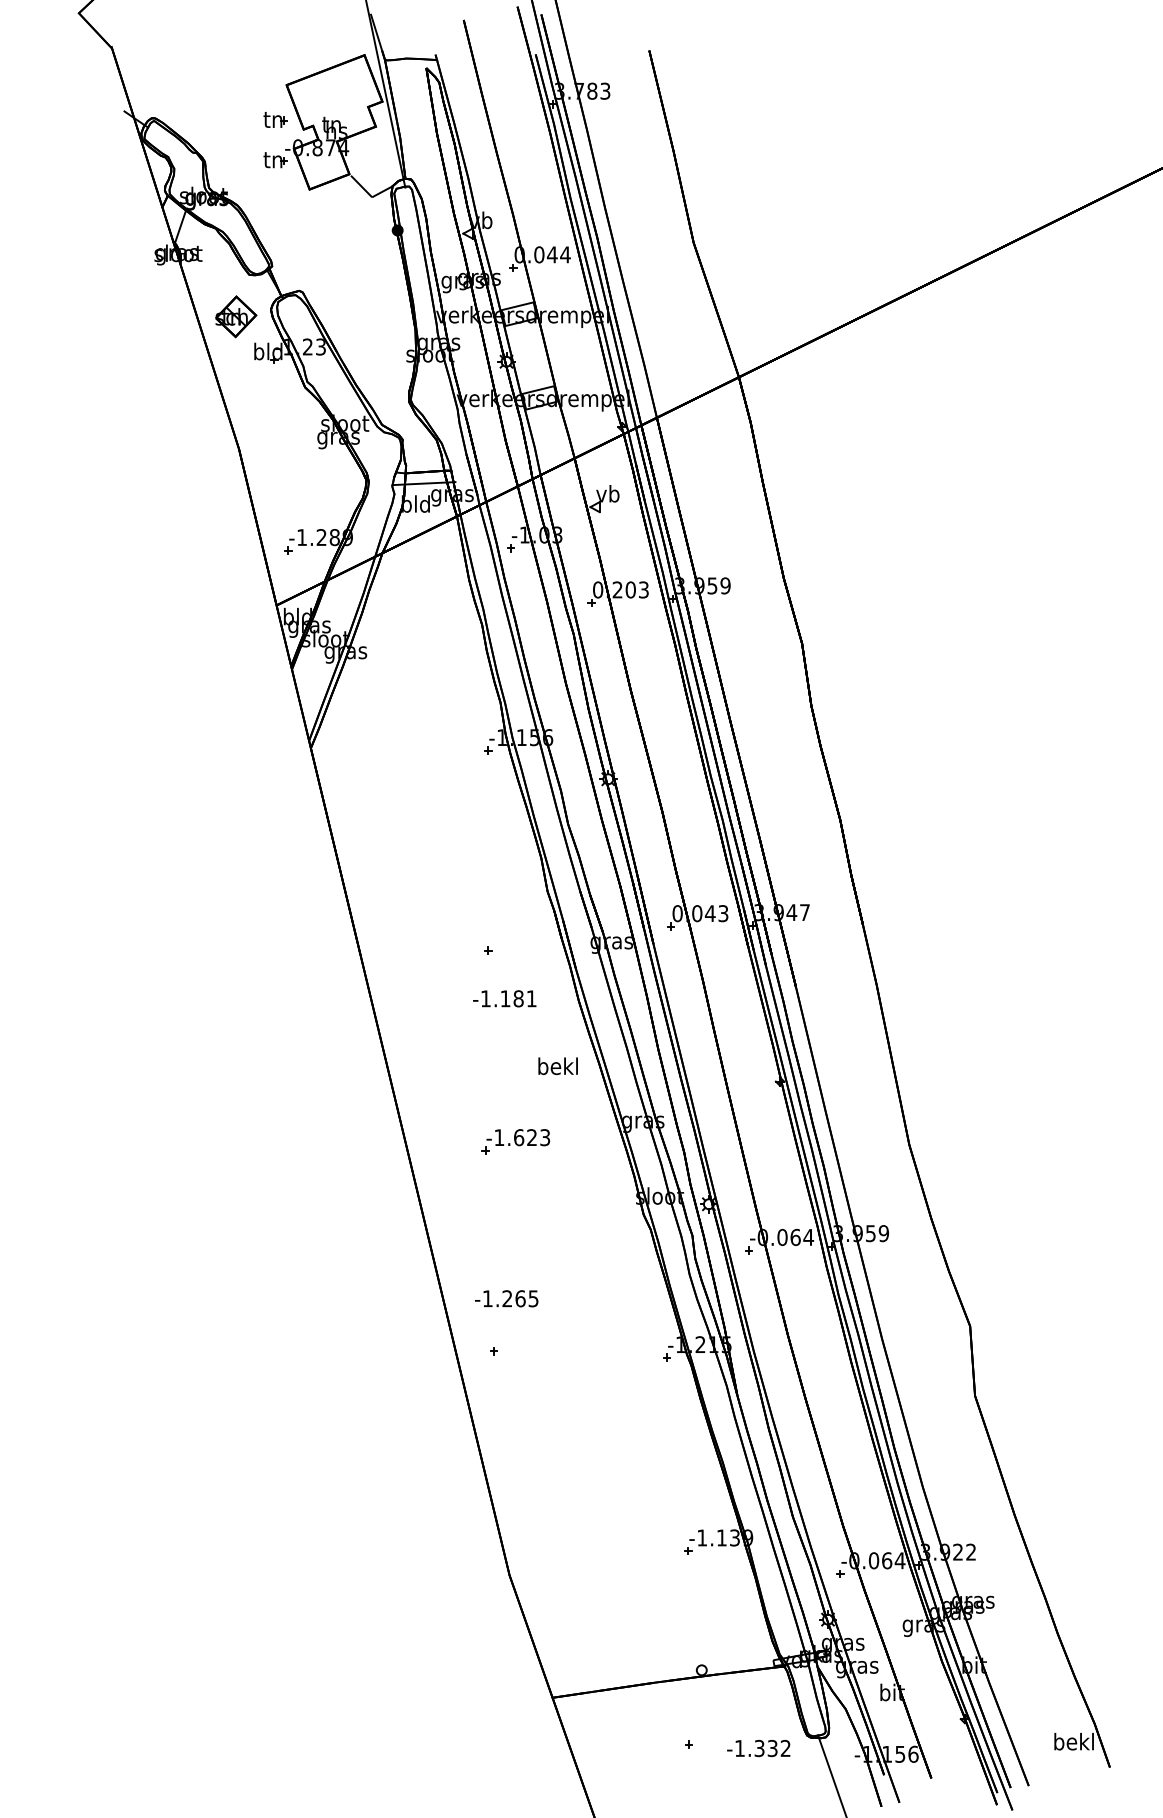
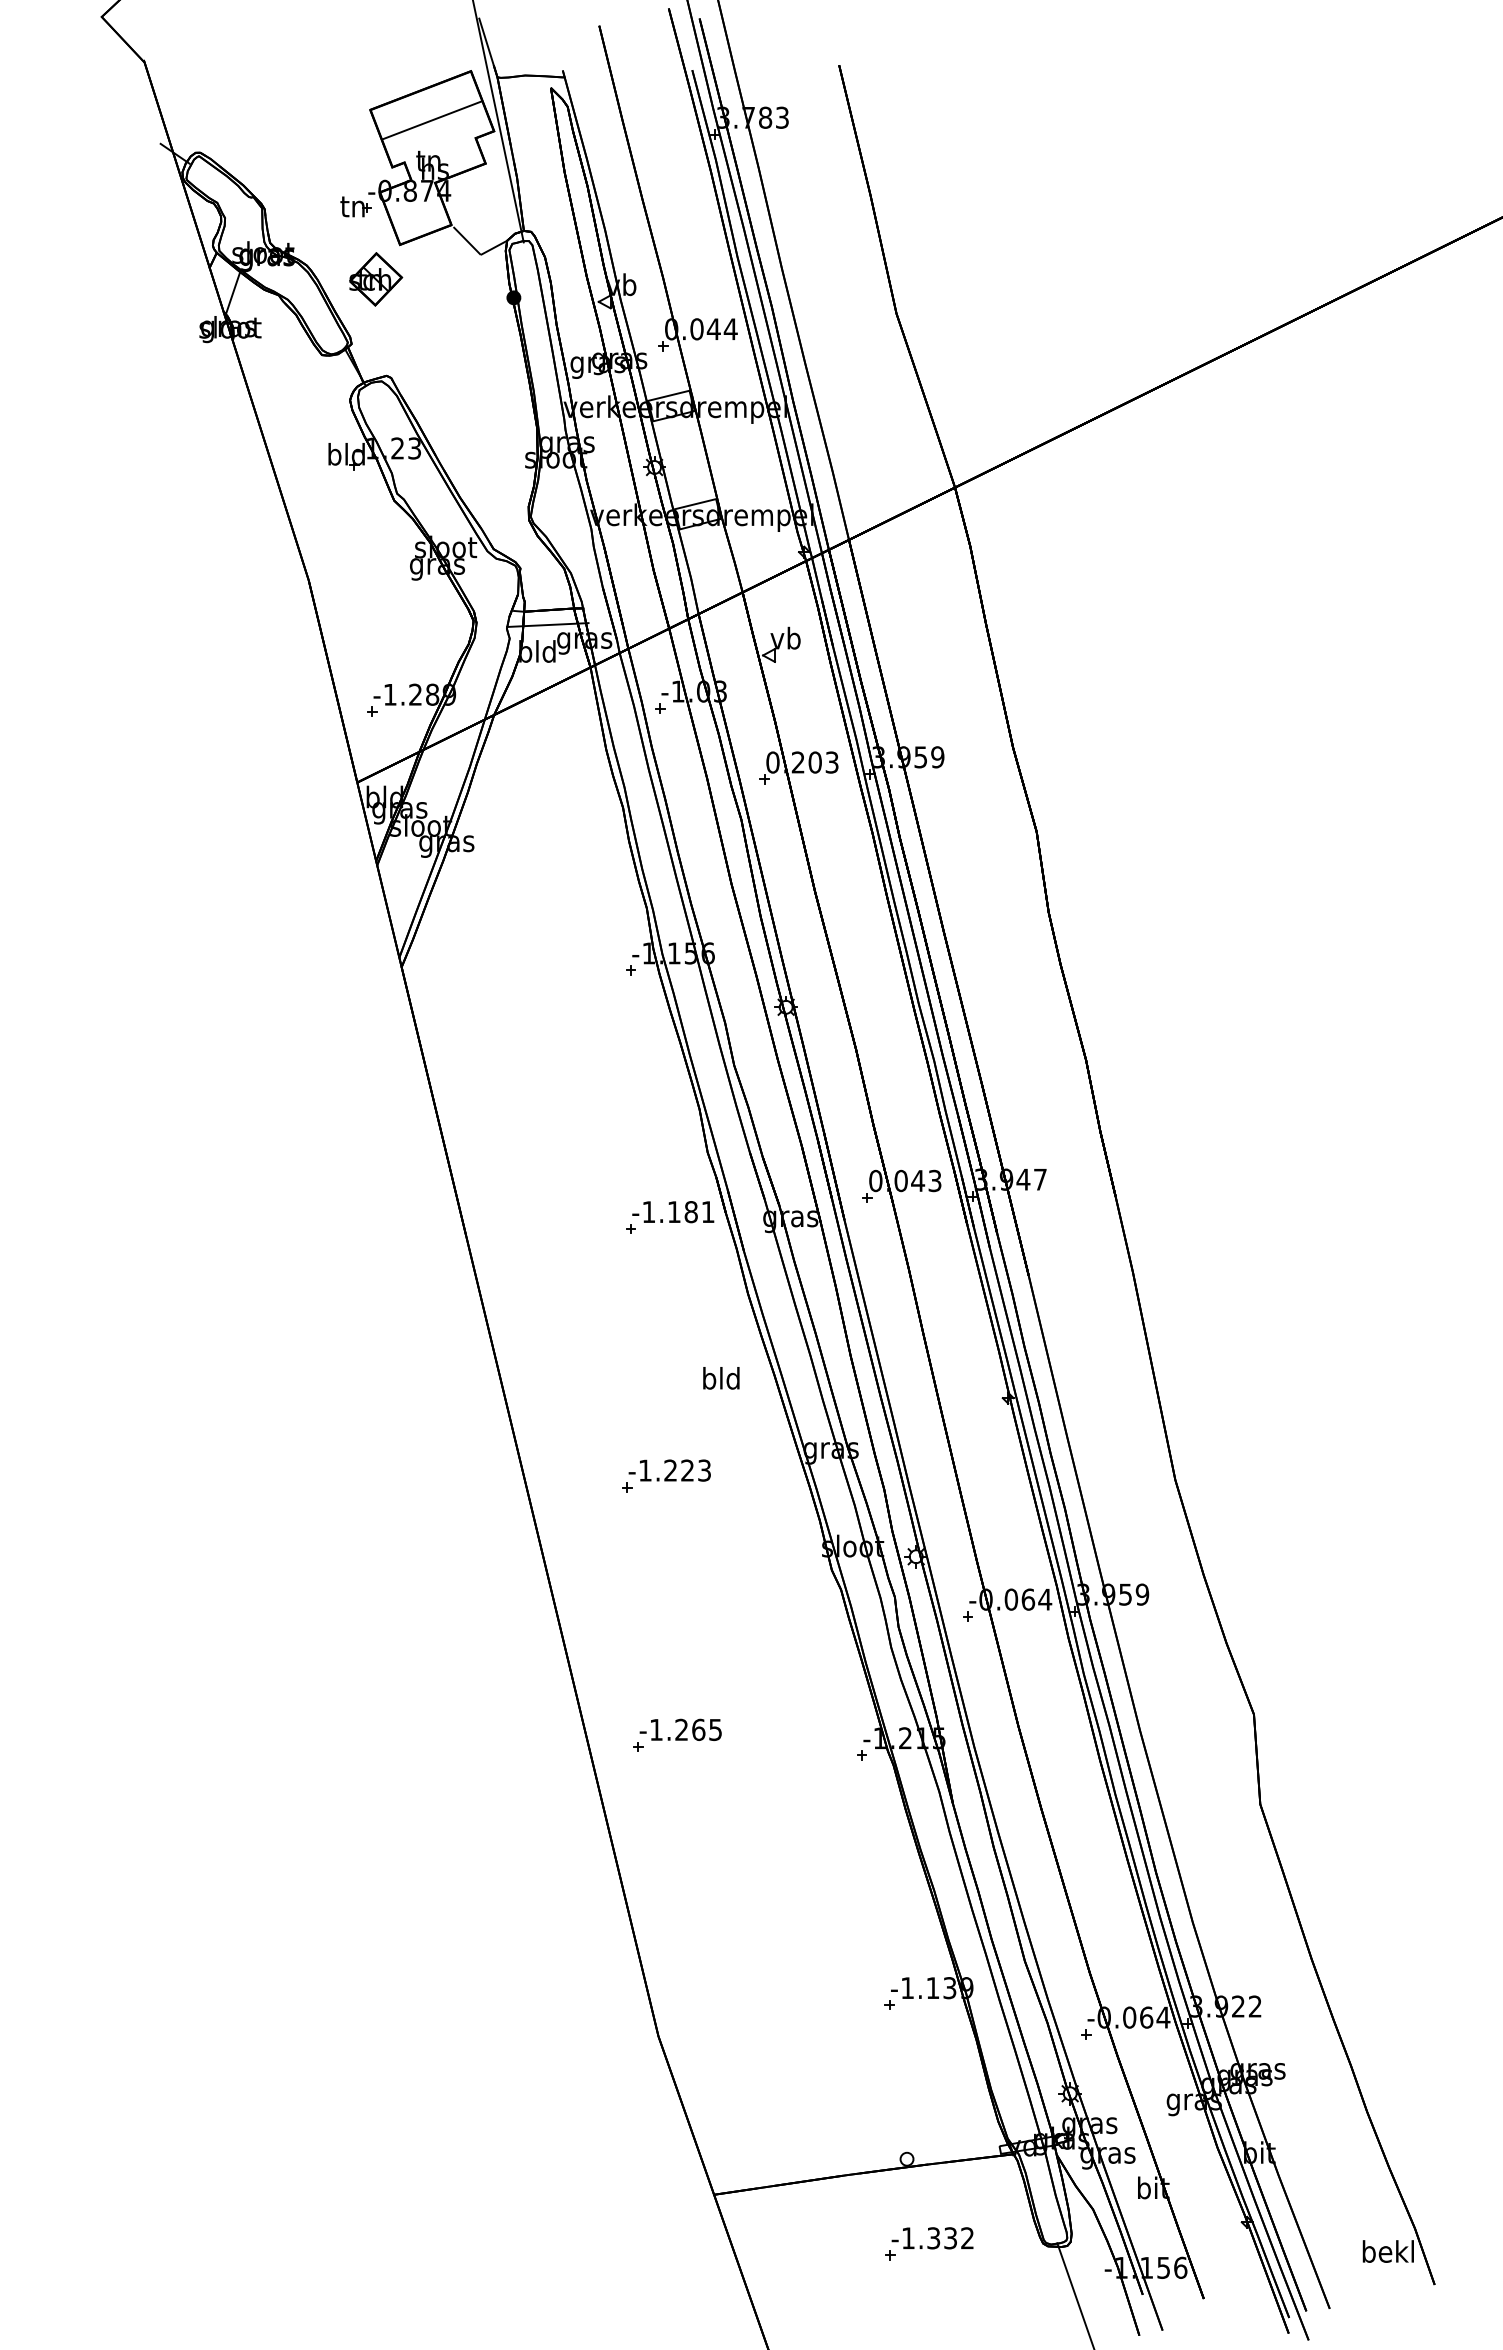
line: (333, 93) -> (431, 120), added
part: (275, 119) -> (355, 154), removed
part: (236, 316) -> (376, 279), moved
text: (504, 999) -> (673, 1212), moved
text: (557, 1066) -> (720, 1378), bekl -> bld
text: (518, 1137) -> (670, 1470), -1.623 -> -1.223
text: (506, 1298) -> (680, 1729), moved
text: (758, 1748) -> (932, 2238), moved

